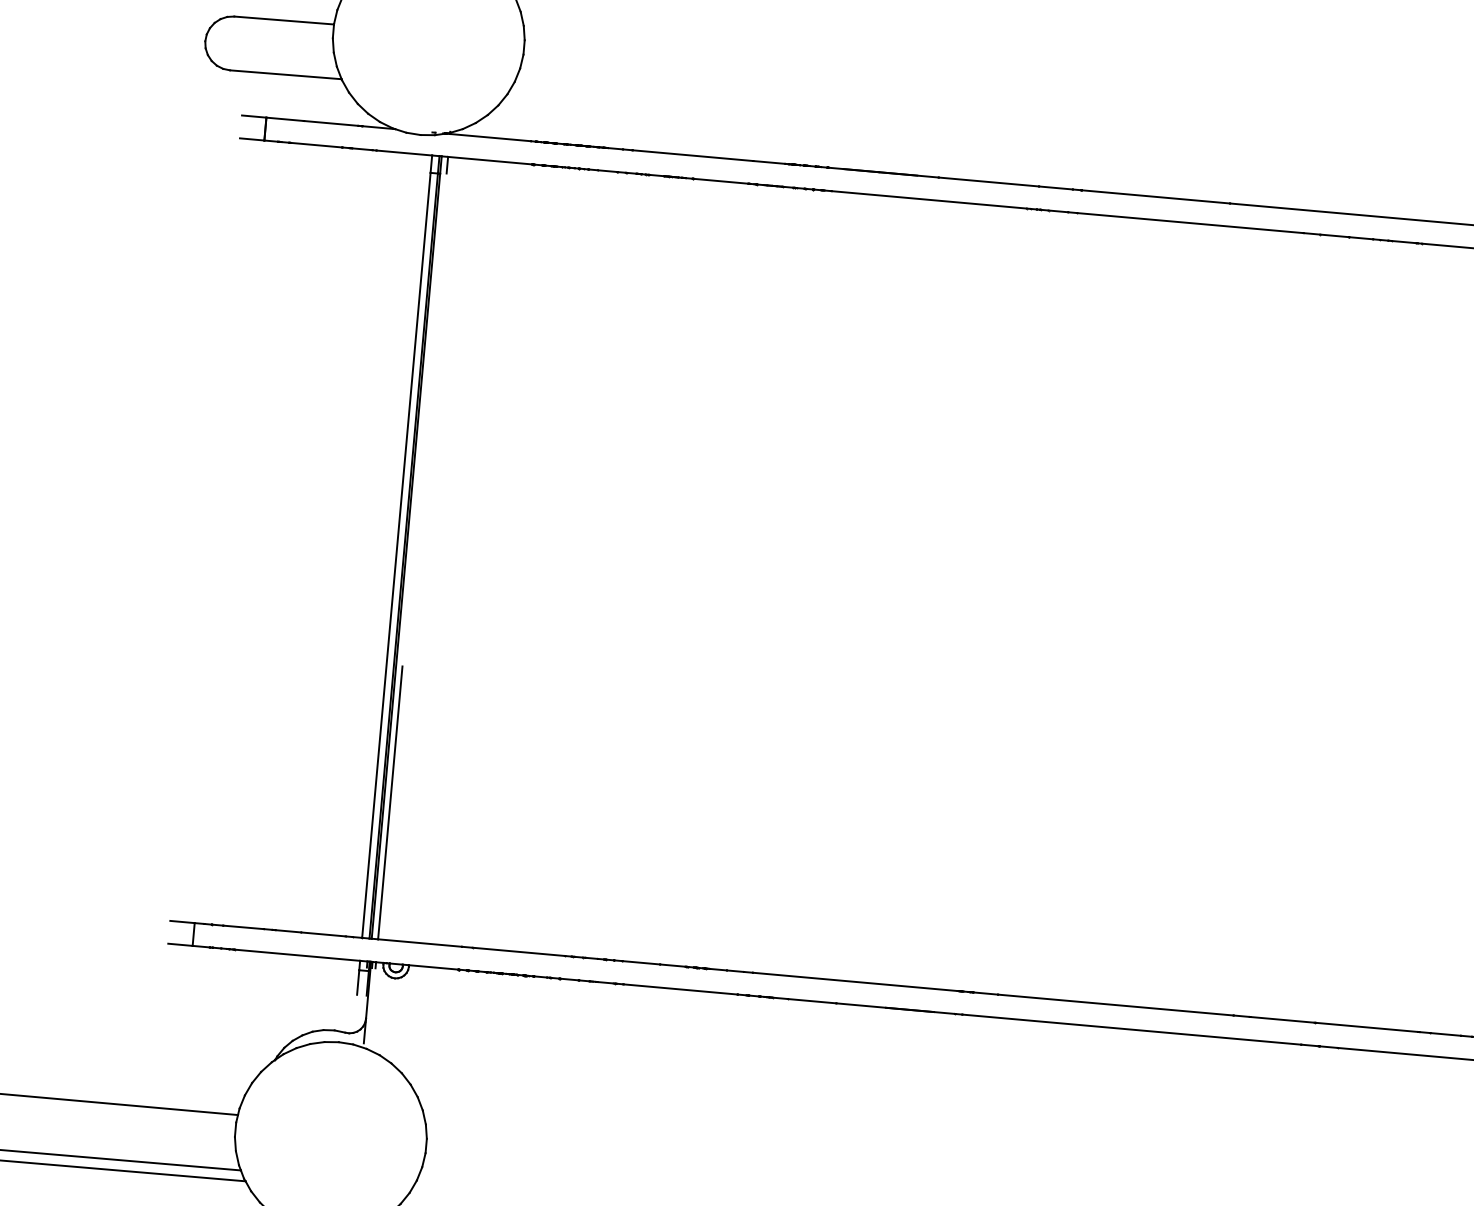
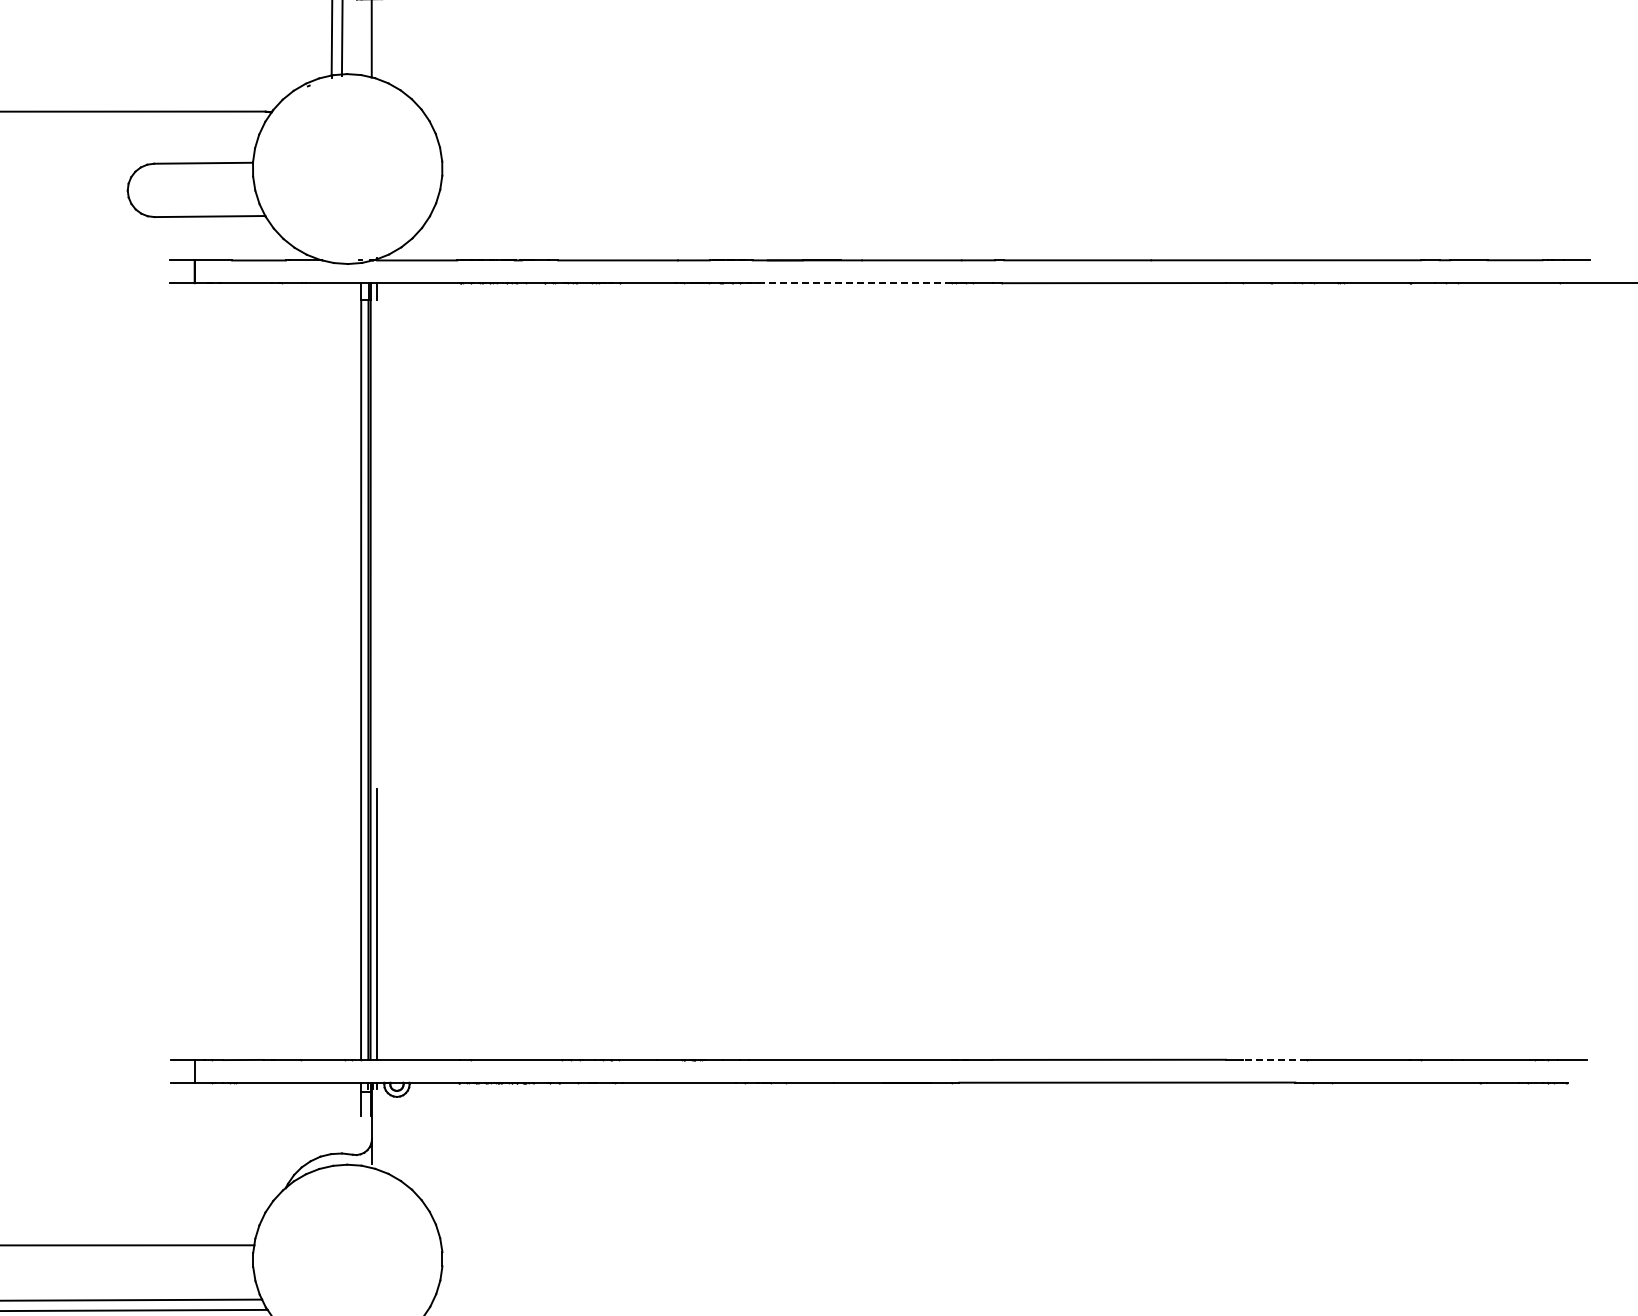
line: (929, 200) -> (854, 283), solid -> dashed
line: (1282, 1019) -> (1274, 1059), solid -> dashed

